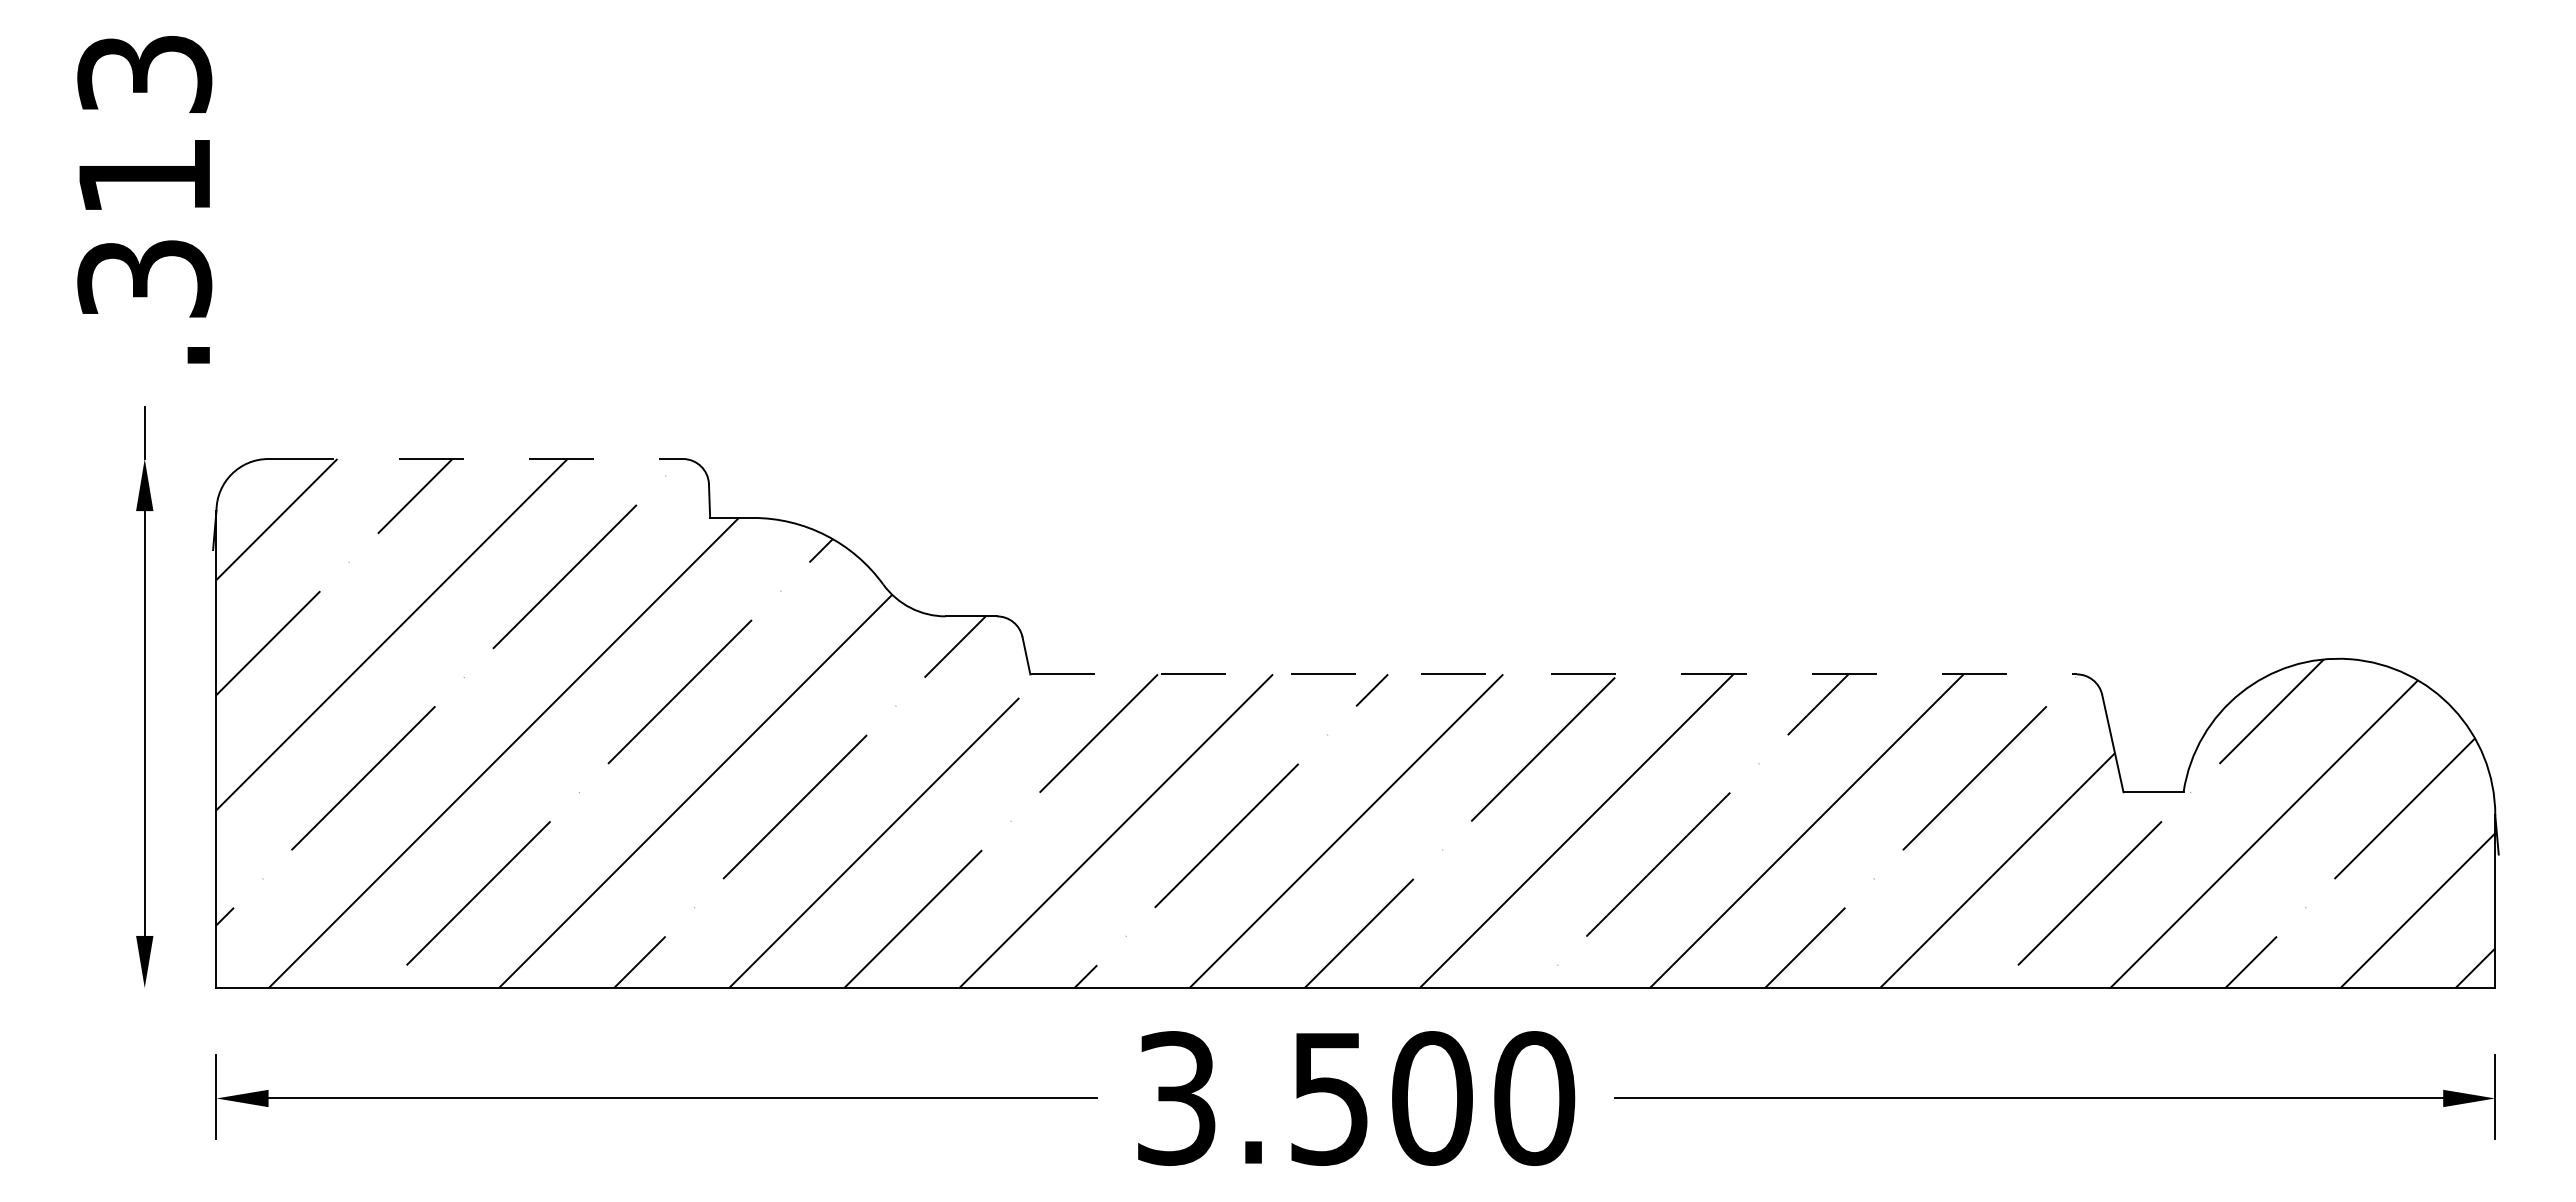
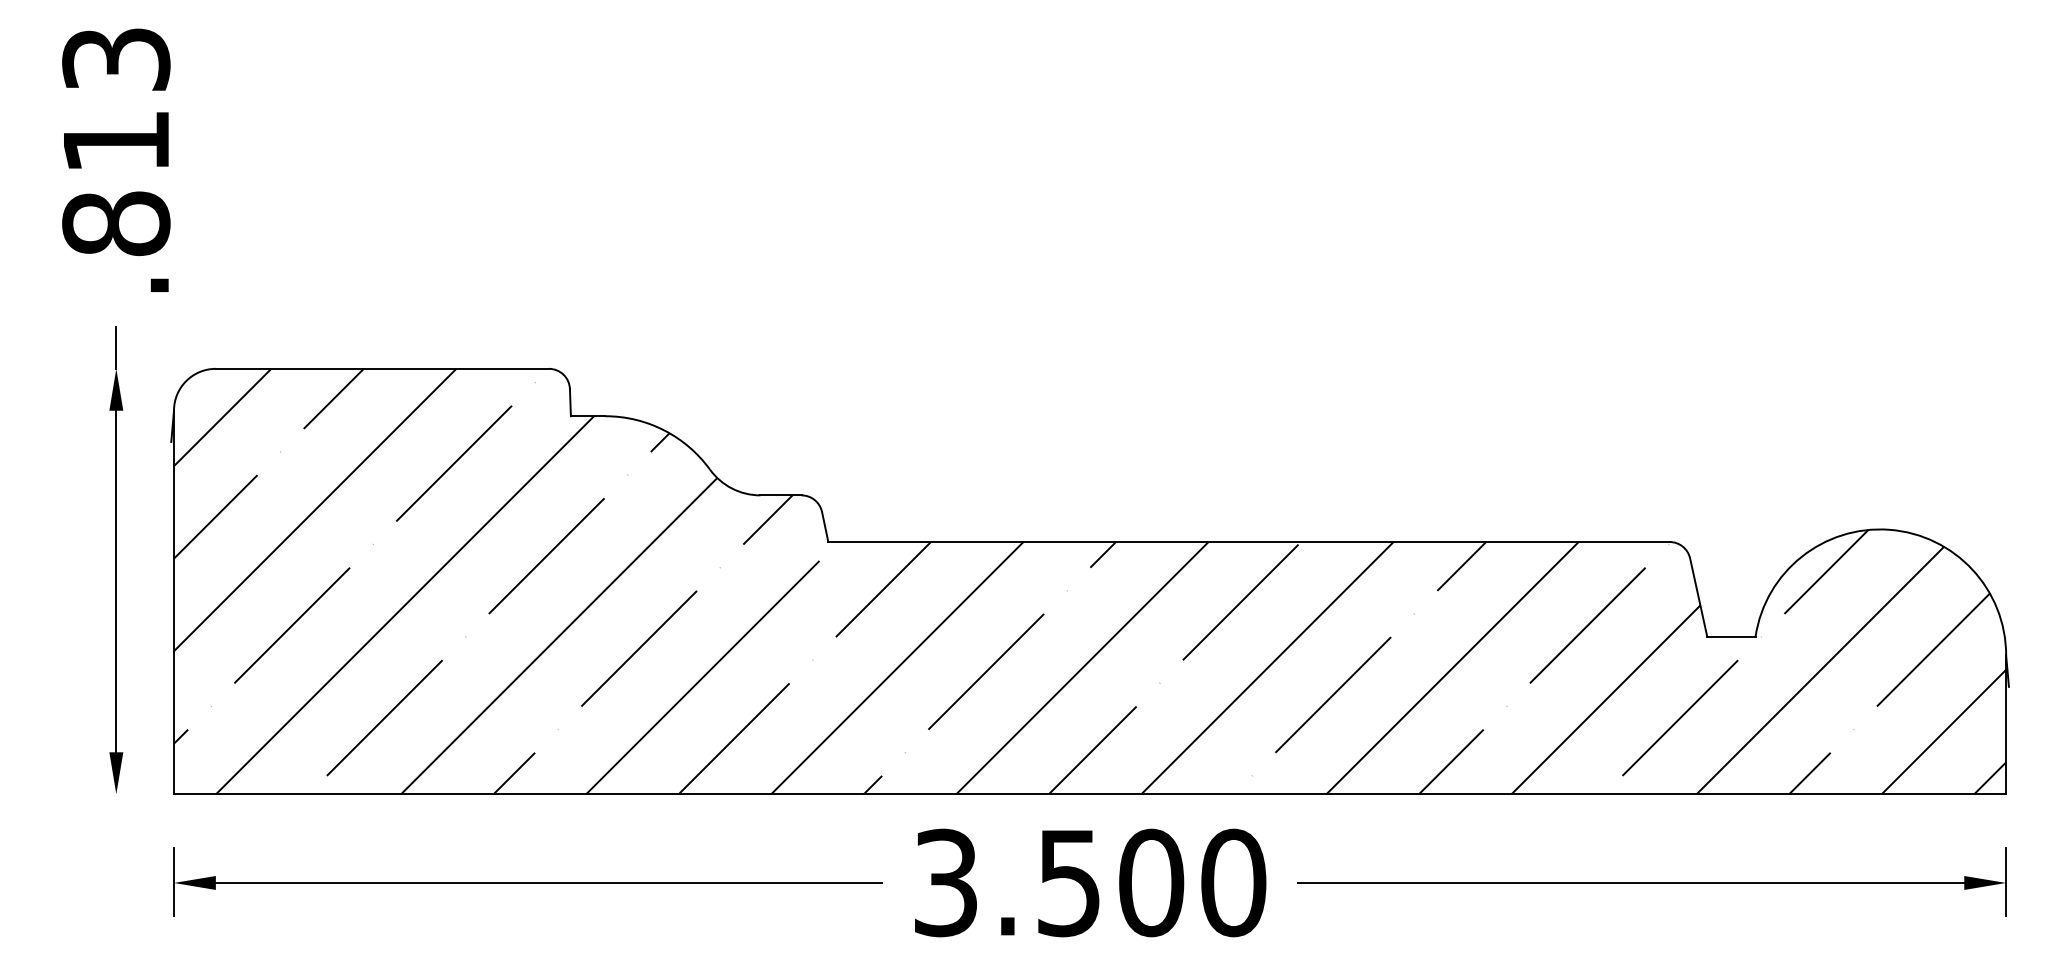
text: (144, 278) -> (116, 223), .313 -> .813
line: (476, 459) -> (383, 369), dashed -> solid
line: (1554, 674) -> (1249, 542), dashed -> solid

